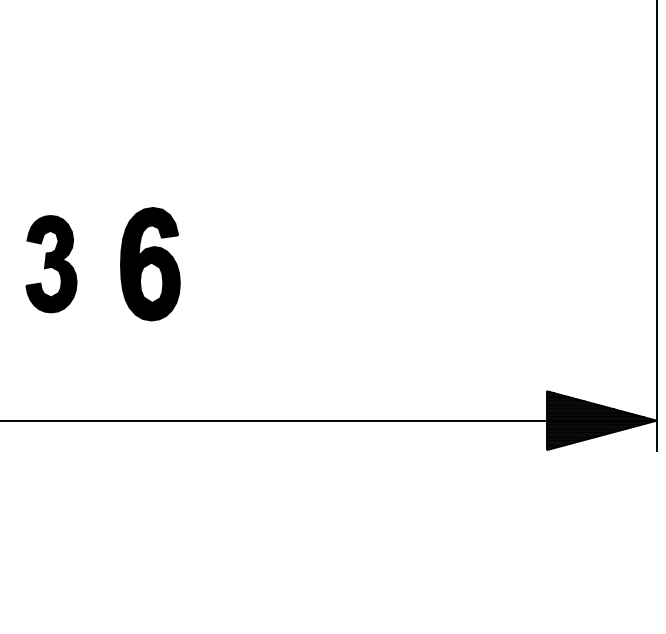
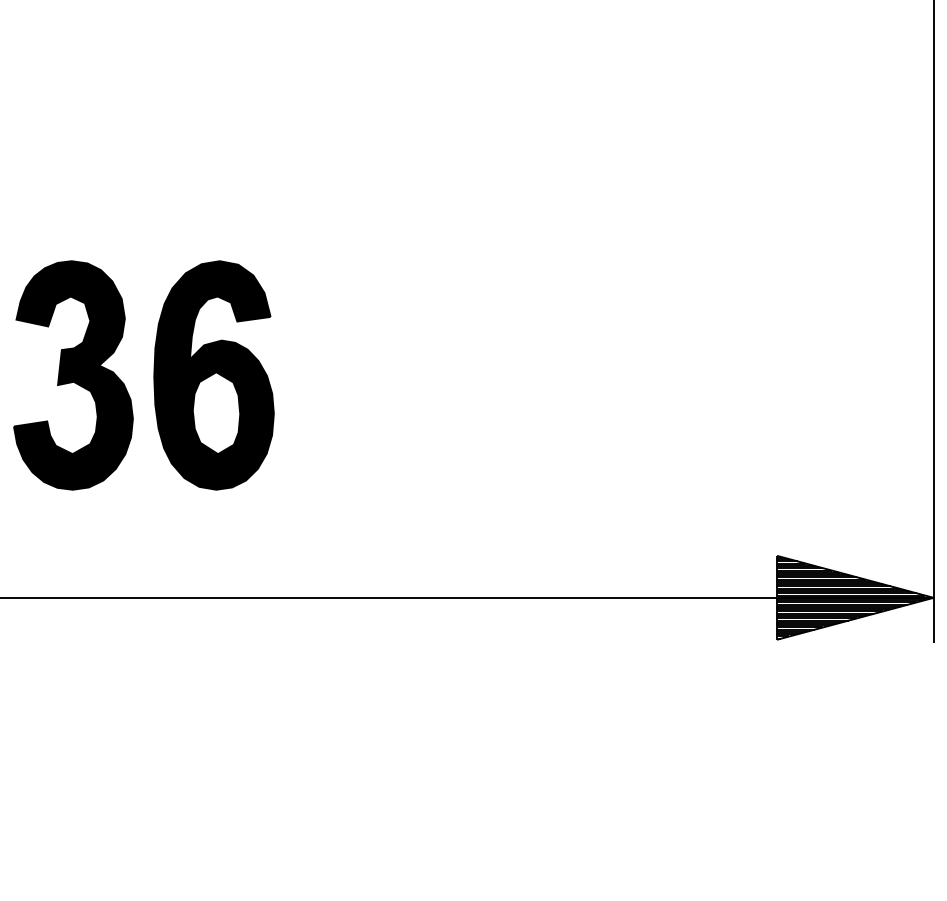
part: (51, 264) -> (73, 375), size x1.67
part: (150, 264) -> (213, 375), size x1.43

